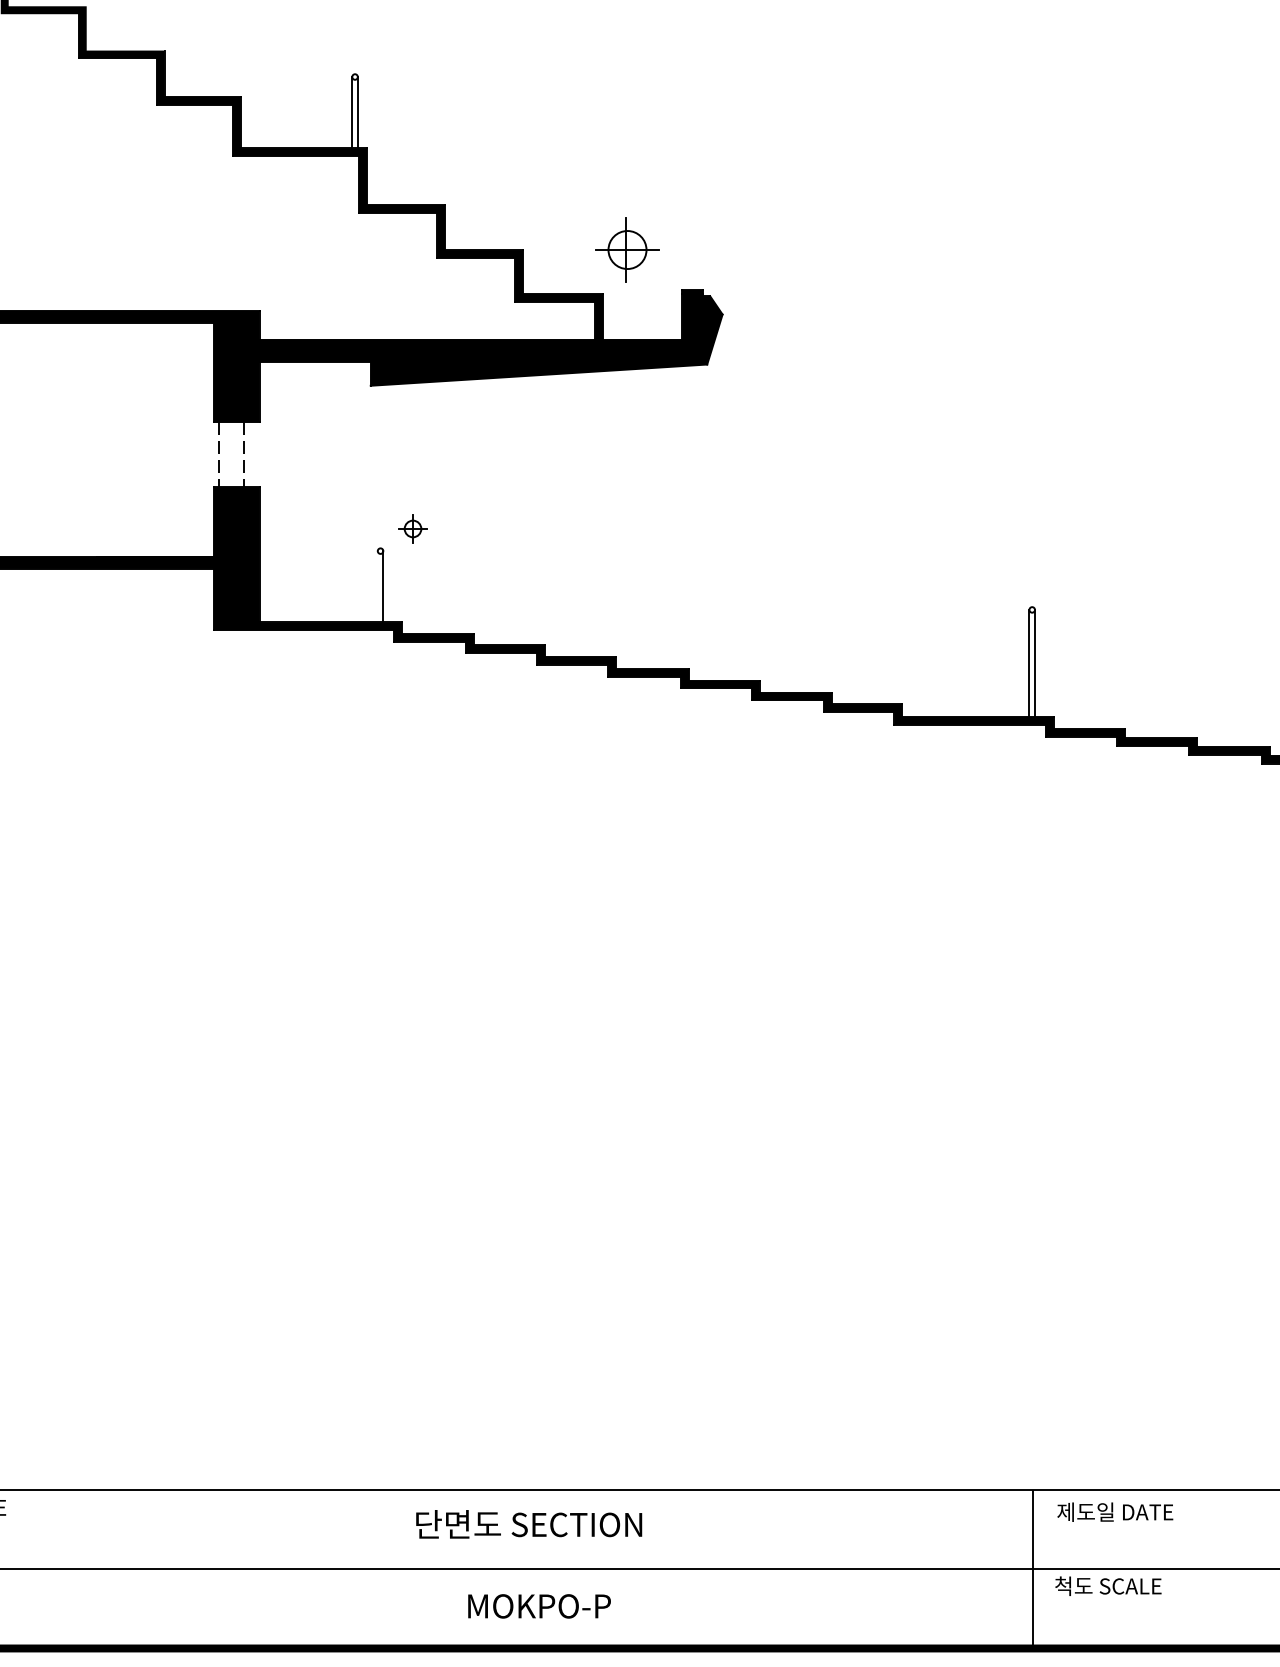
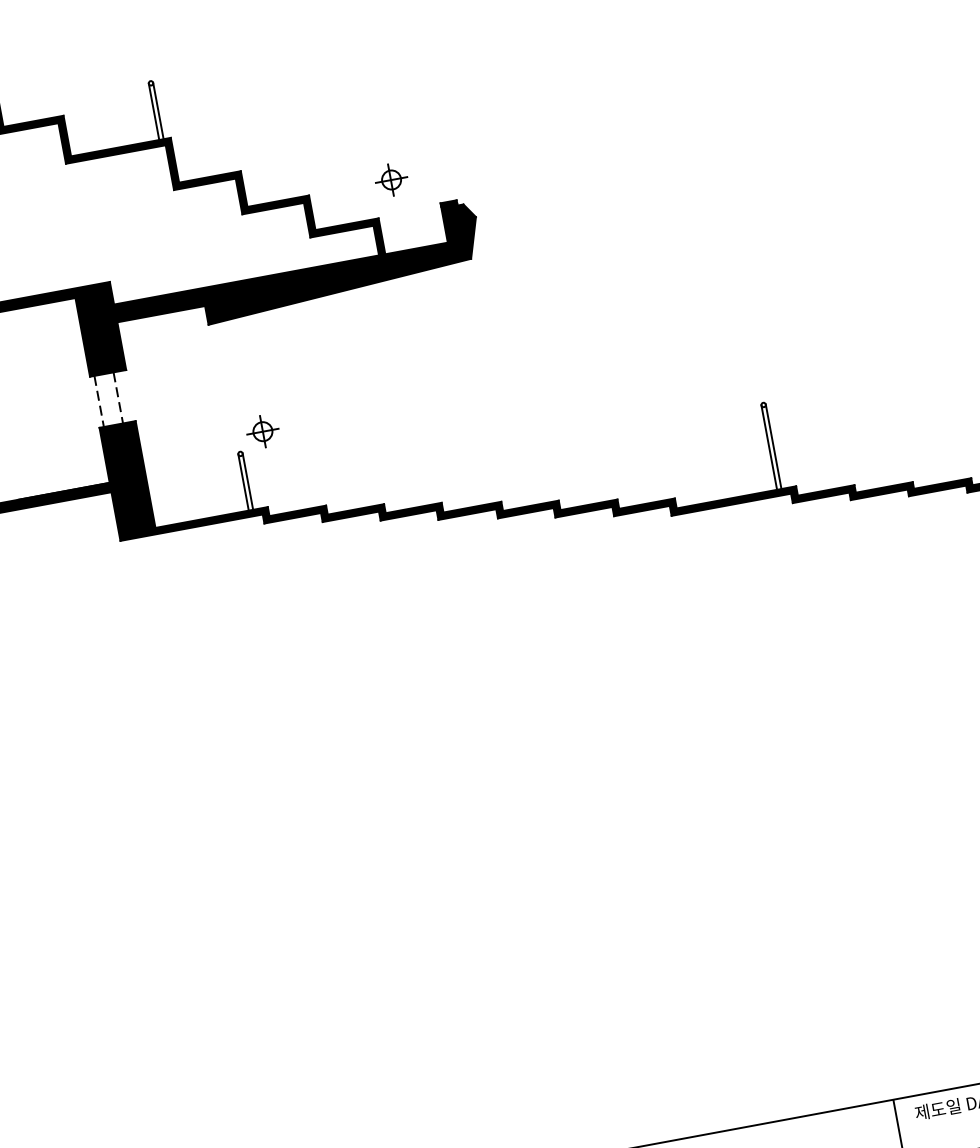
part: (627, 249) -> (391, 179), size x0.62
part: (412, 528) -> (262, 431), size x1.43
line: (377, 586) -> (243, 482), added

